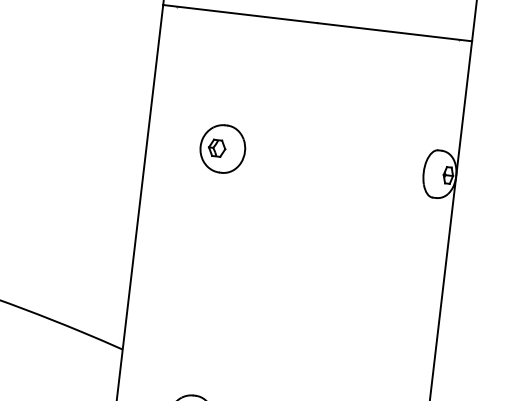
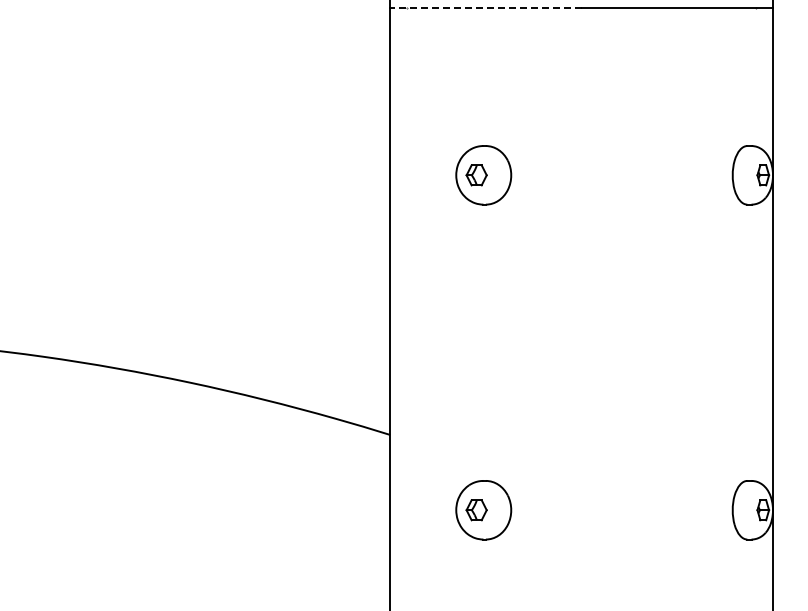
line: (240, 13) -> (485, 7), solid -> dashed

